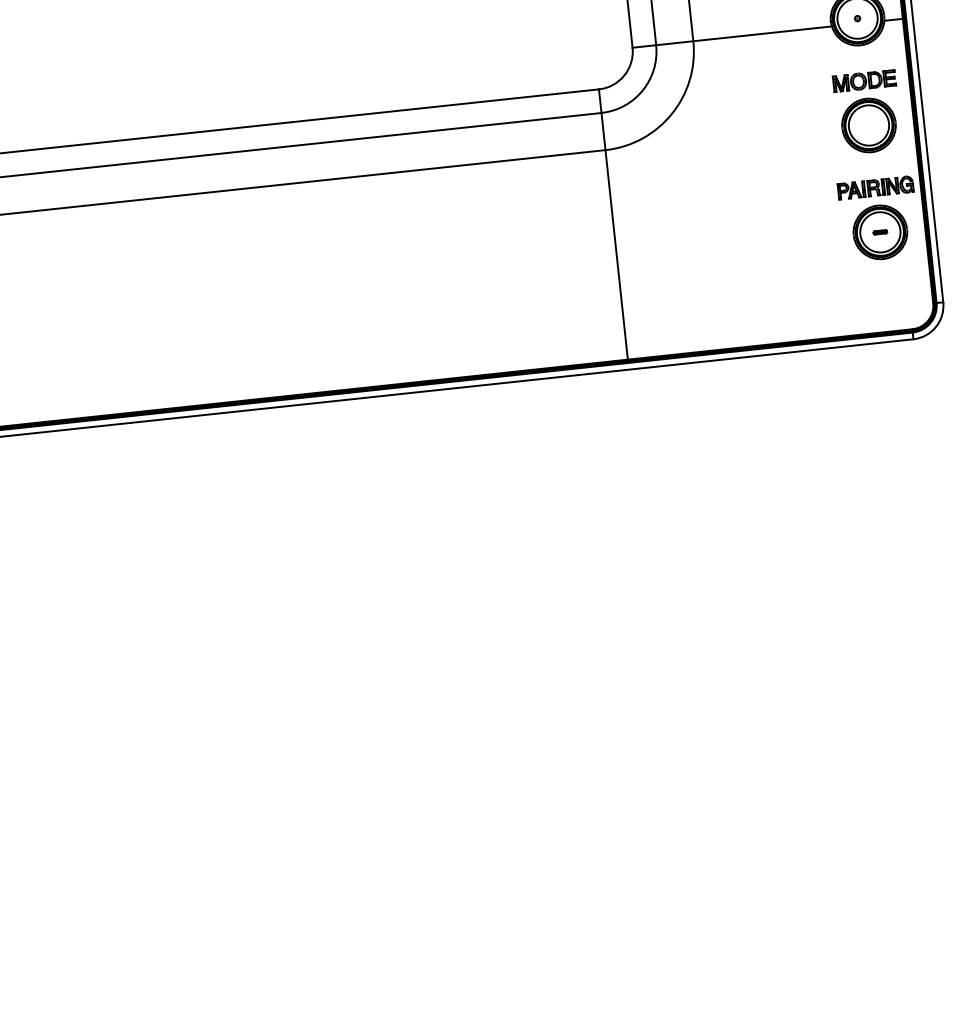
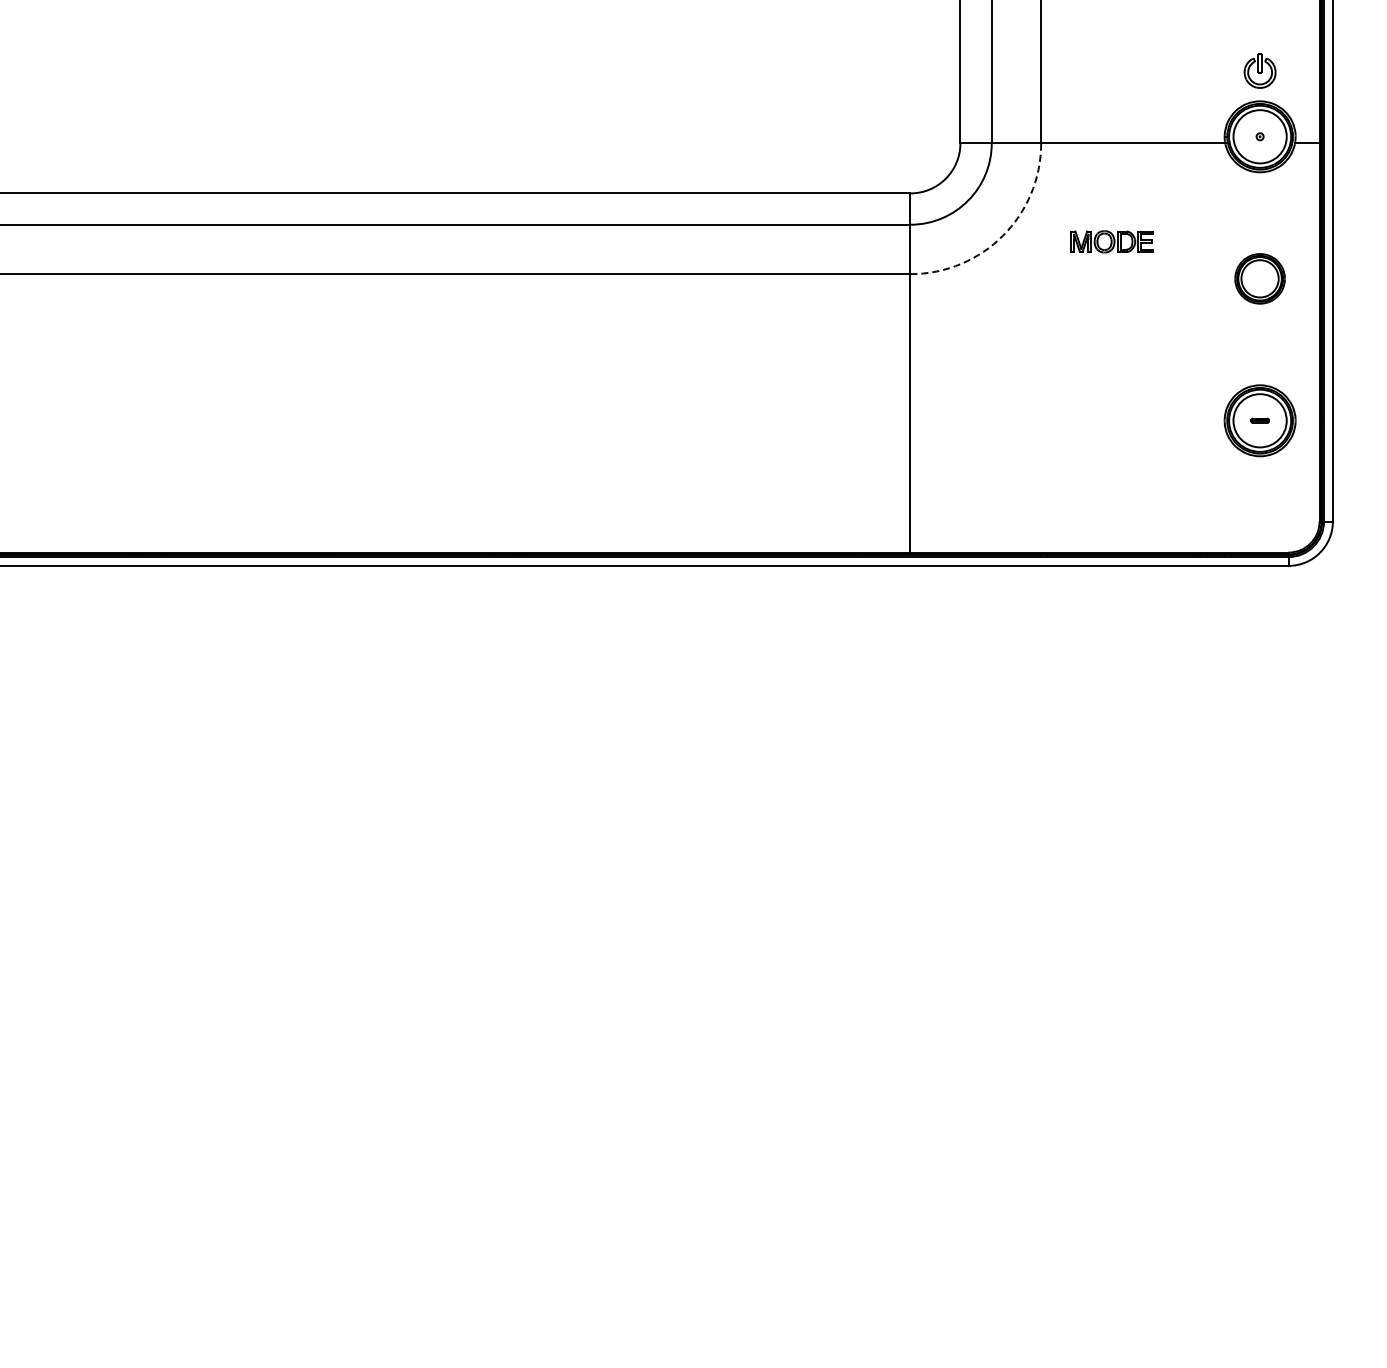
part: (863, 80) -> (1111, 241), moved
arc: (671, 113) -> (1002, 235), solid -> dashed
part: (868, 125) -> (1259, 278), size x0.7
part: (875, 187) -> (1260, 361), removed

